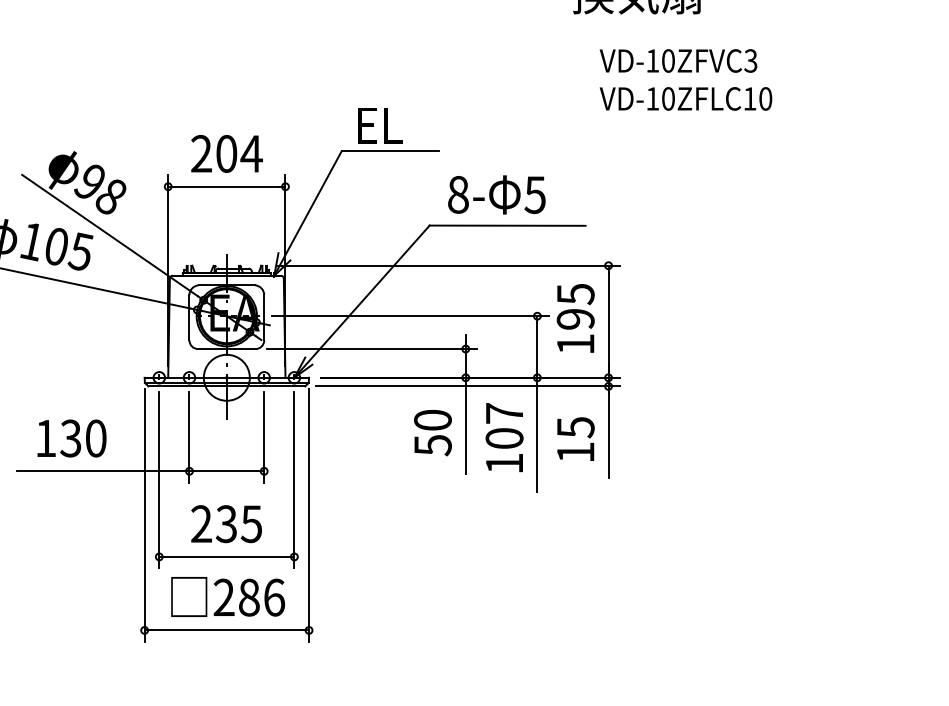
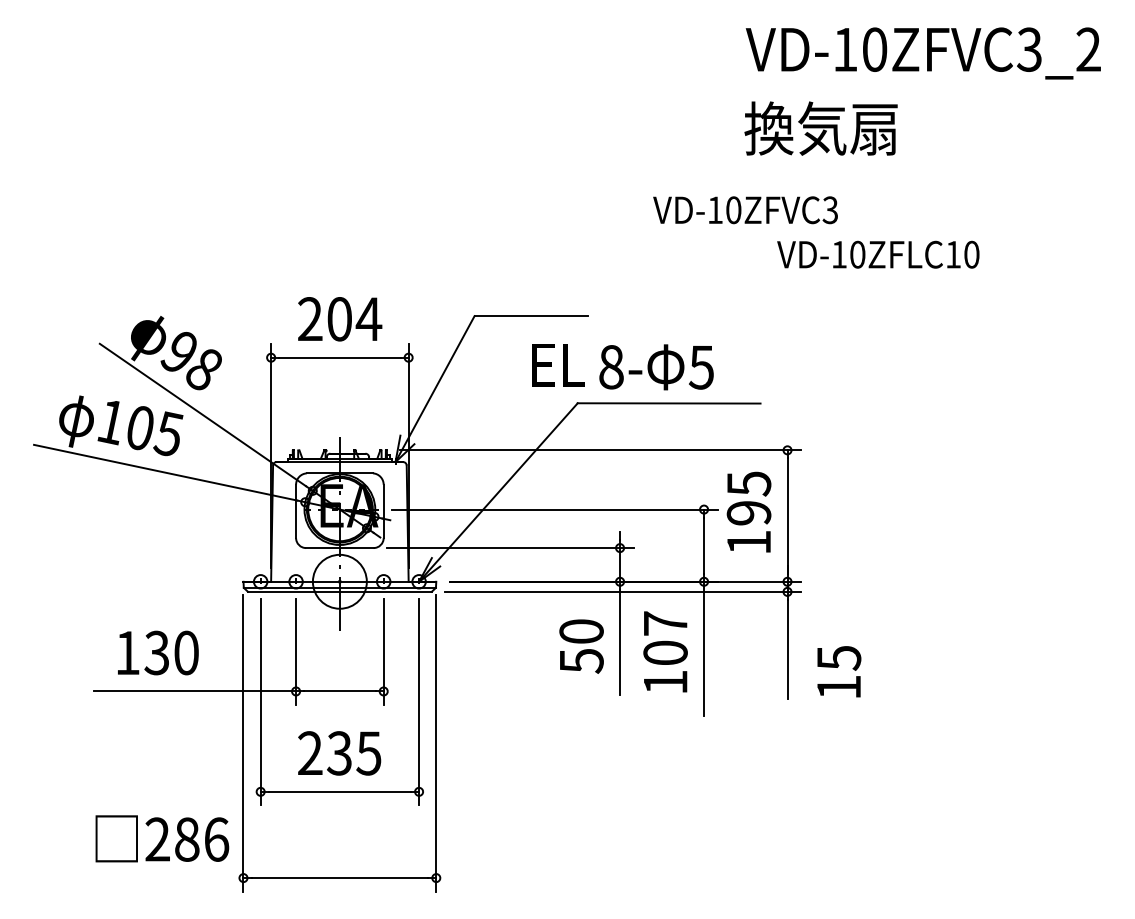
text: (678, 61) -> (745, 210), moved
text: (380, 126) -> (558, 365), moved
text: (576, 438) -> (839, 671), moved
text: (228, 596) -> (162, 838), moved

